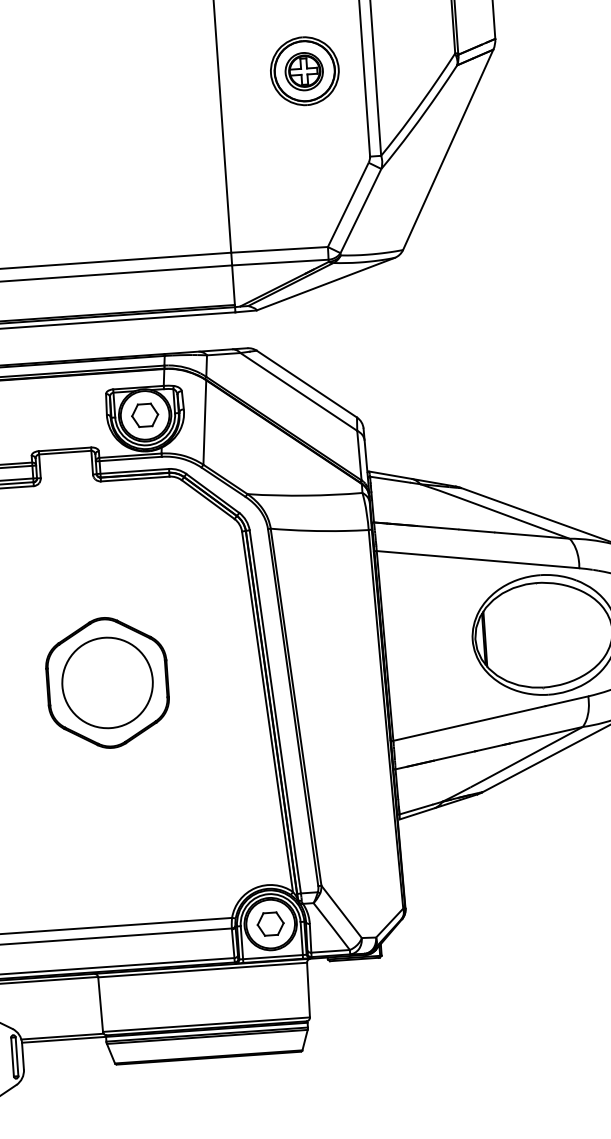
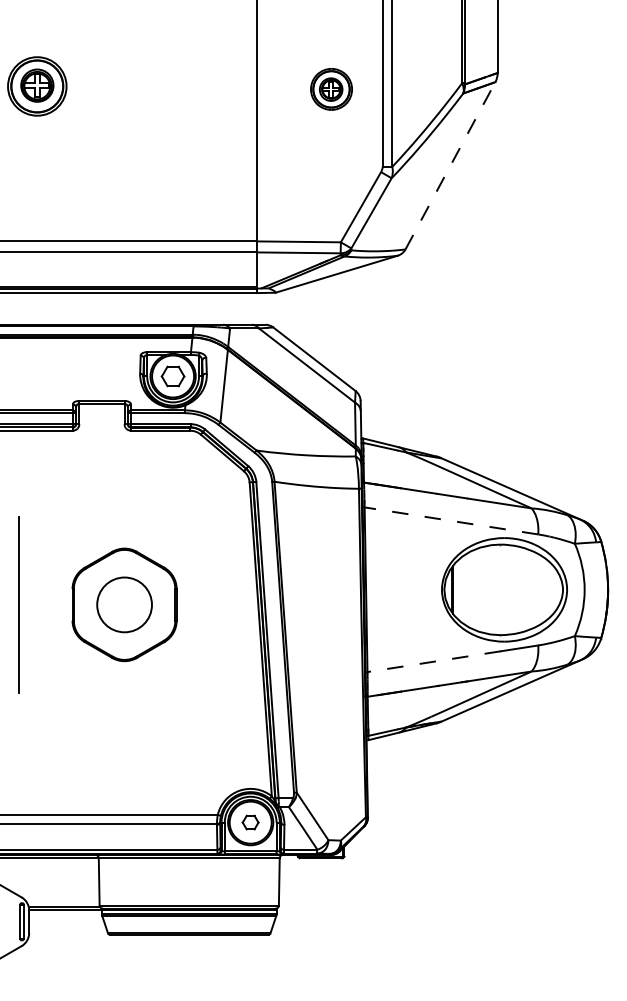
part: (304, 71) -> (331, 89), size x0.7
line: (448, 149) -> (450, 165), solid -> dashed
line: (478, 559) -> (451, 520), solid -> dashed
circle: (107, 682) -> (124, 604), size x0.7
line: (468, 723) -> (433, 661), solid -> dashed
part: (270, 923) -> (250, 822), size x0.7

